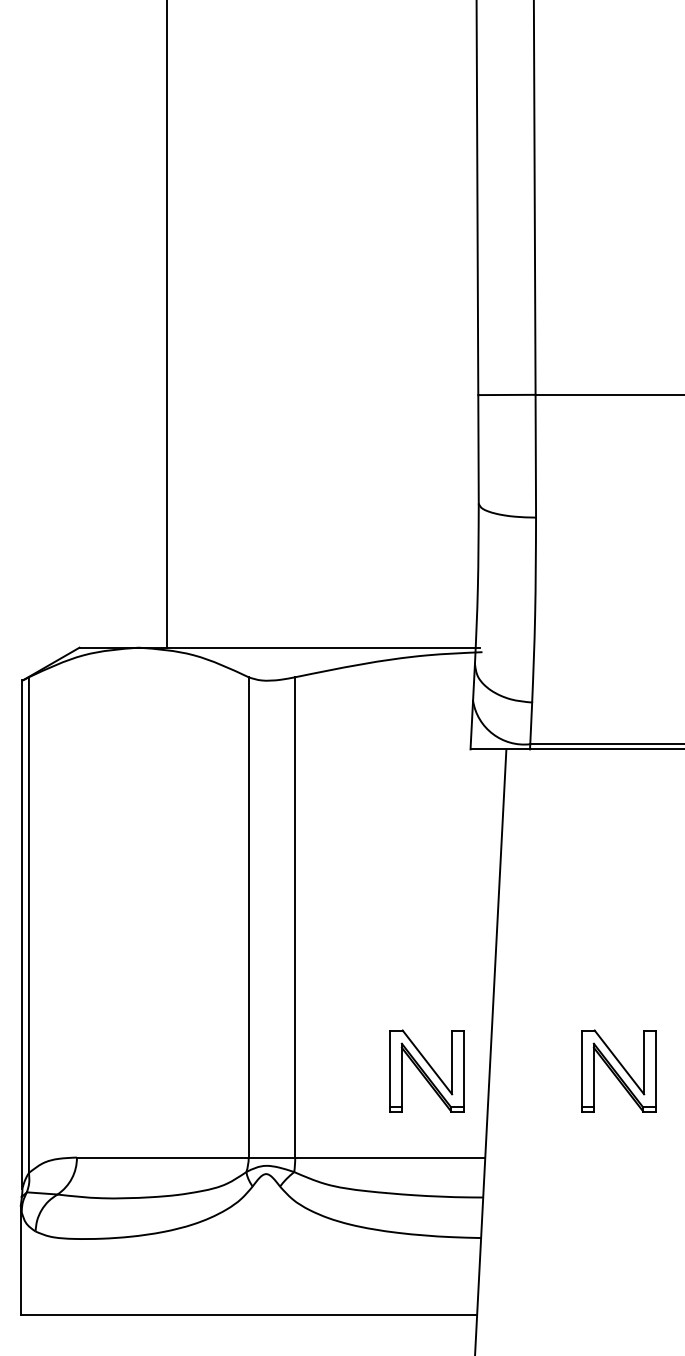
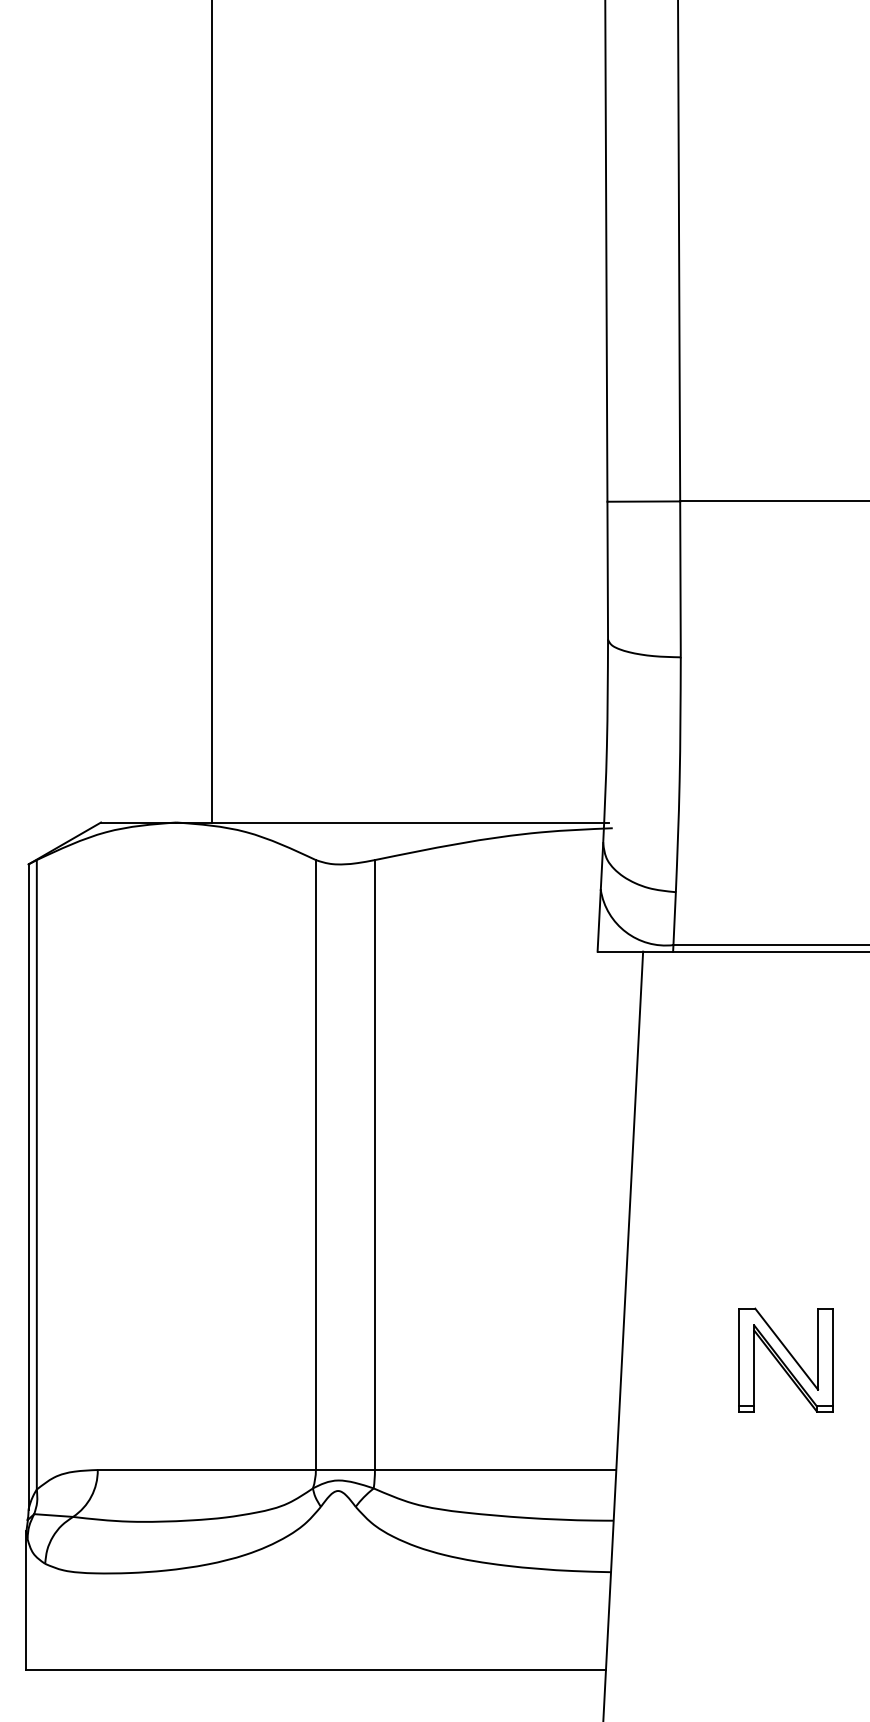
part: (426, 1070) -> (541, 1359), removed

